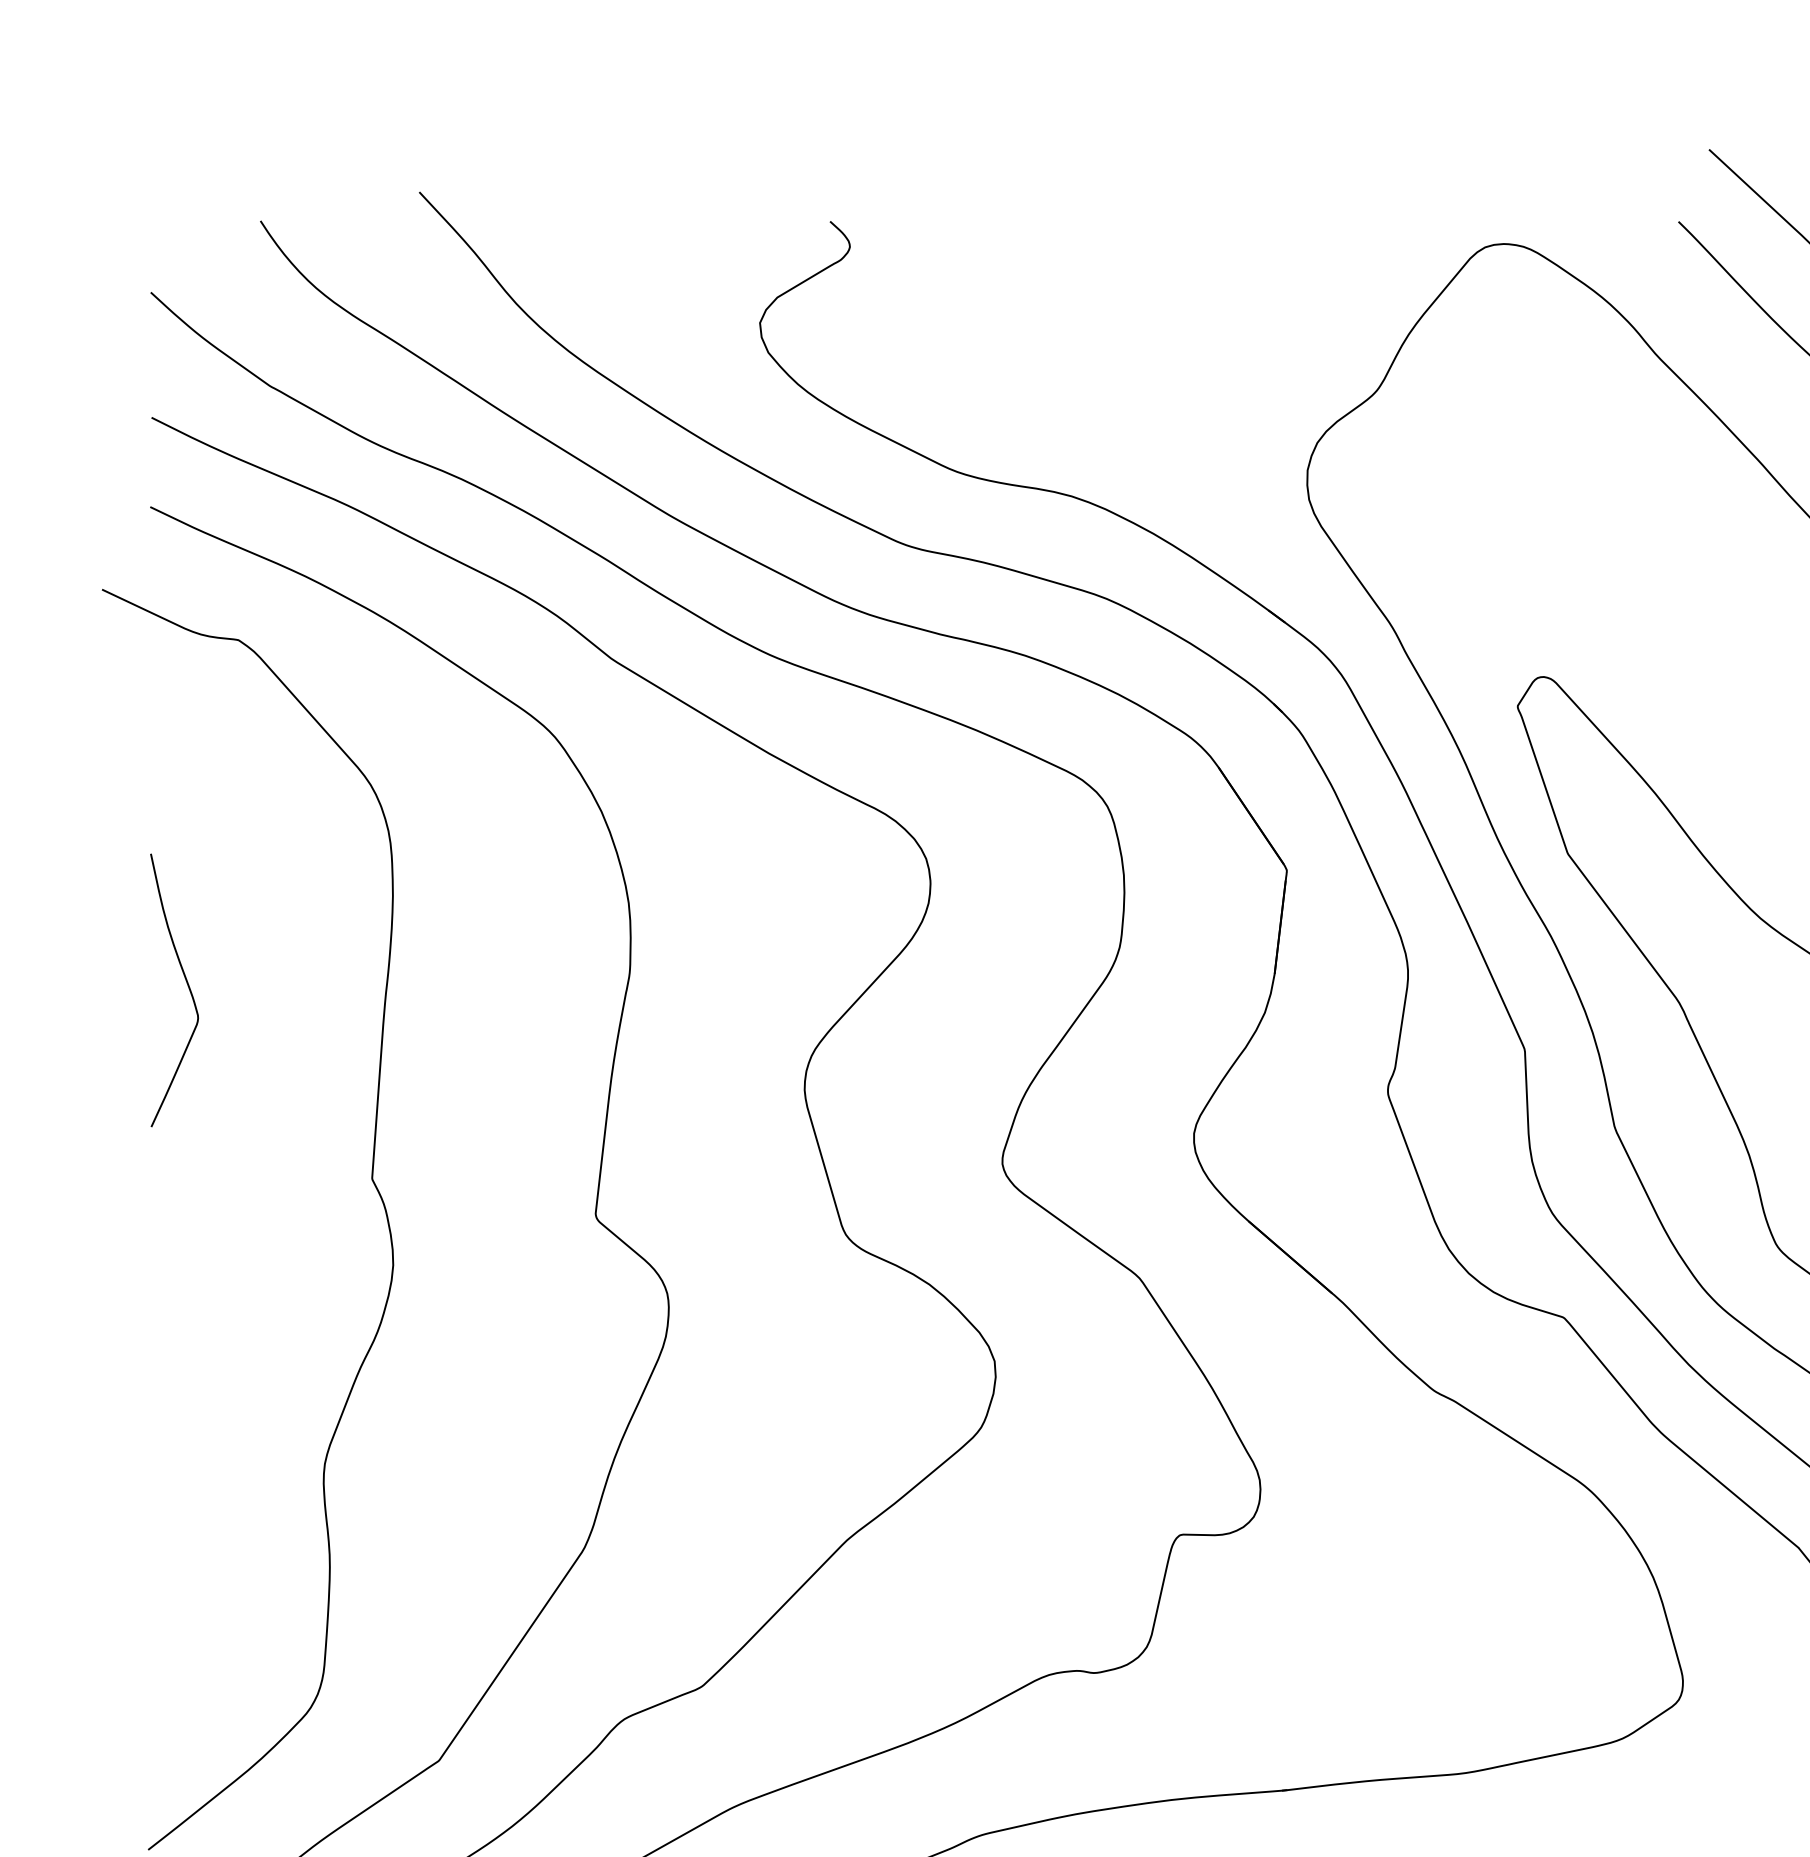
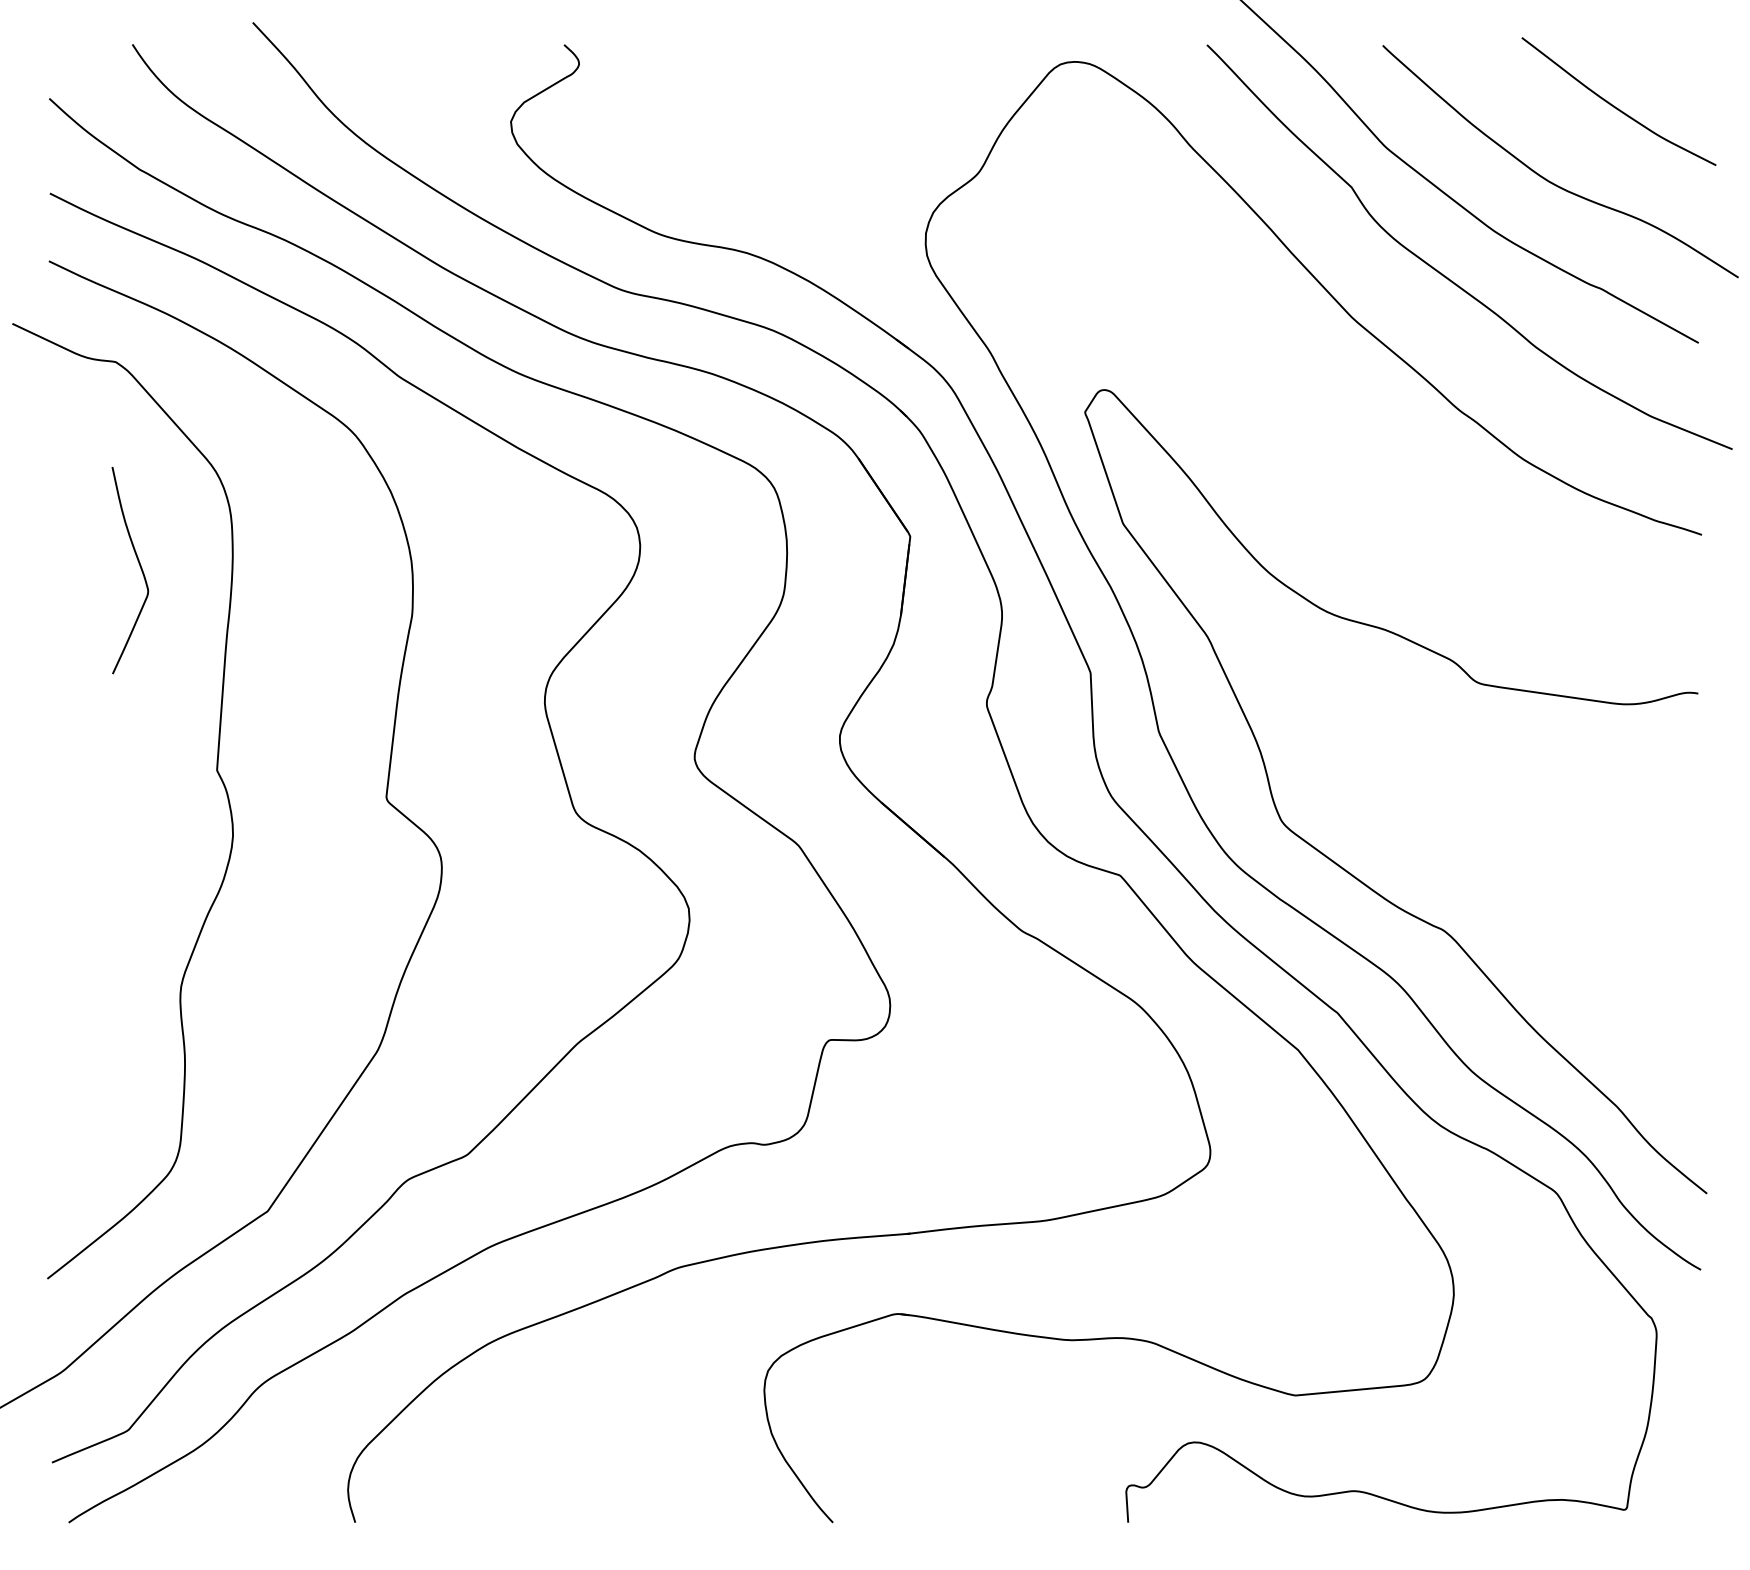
curve: (186, 985) -> (139, 566), moved

